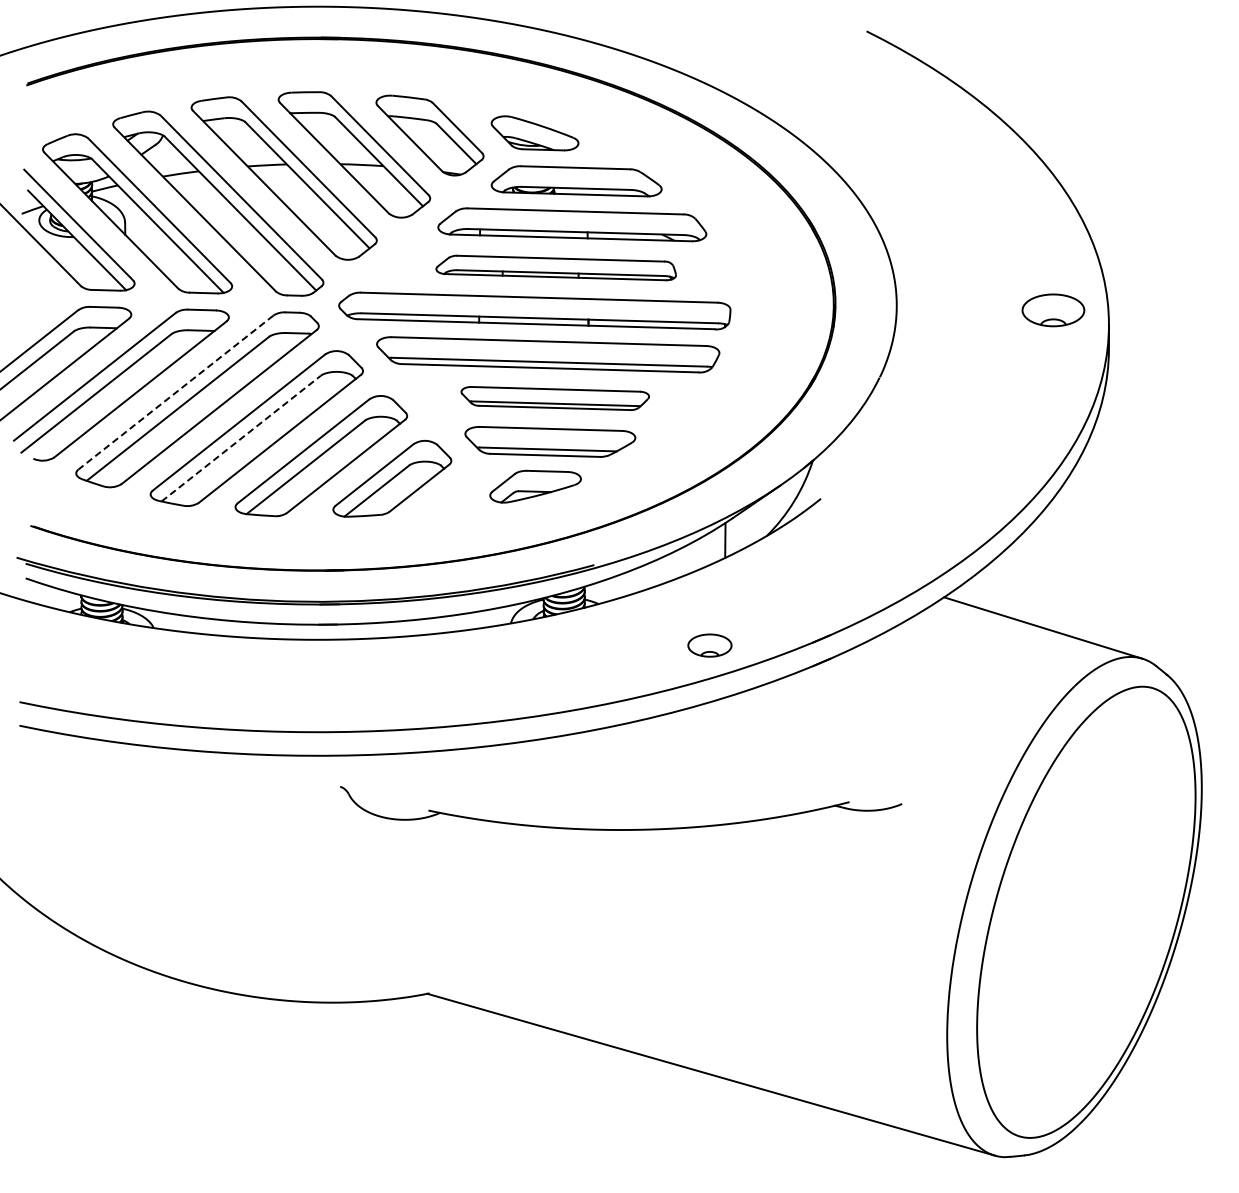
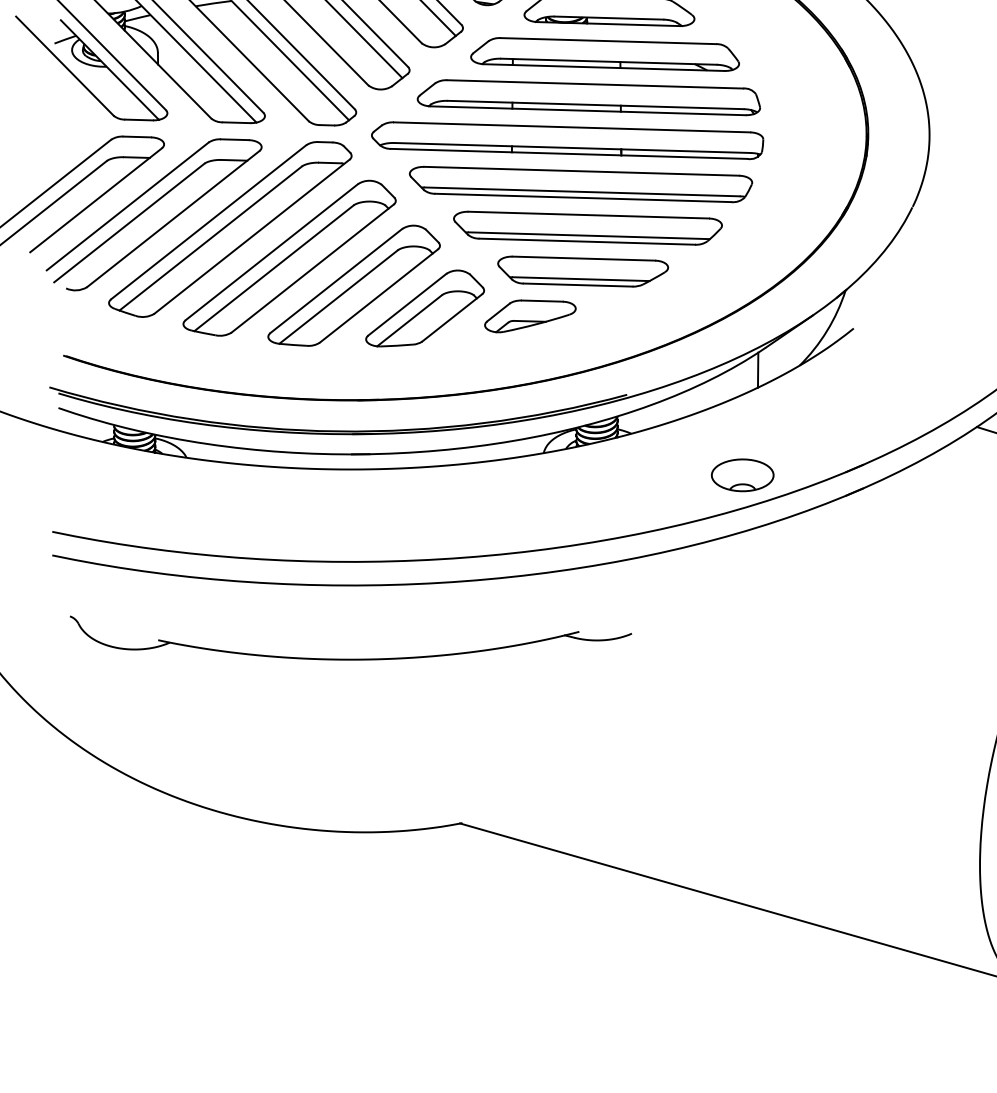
part: (556, 267) -> (589, 97), size x1.43
line: (175, 392) -> (208, 222), dashed -> solid
part: (555, 398) -> (588, 228), size x1.43
line: (241, 438) -> (274, 268), dashed -> solid
part: (535, 486) -> (530, 316), moved
part: (709, 645) -> (742, 475), size x1.43
part: (621, 829) -> (351, 659), moved

